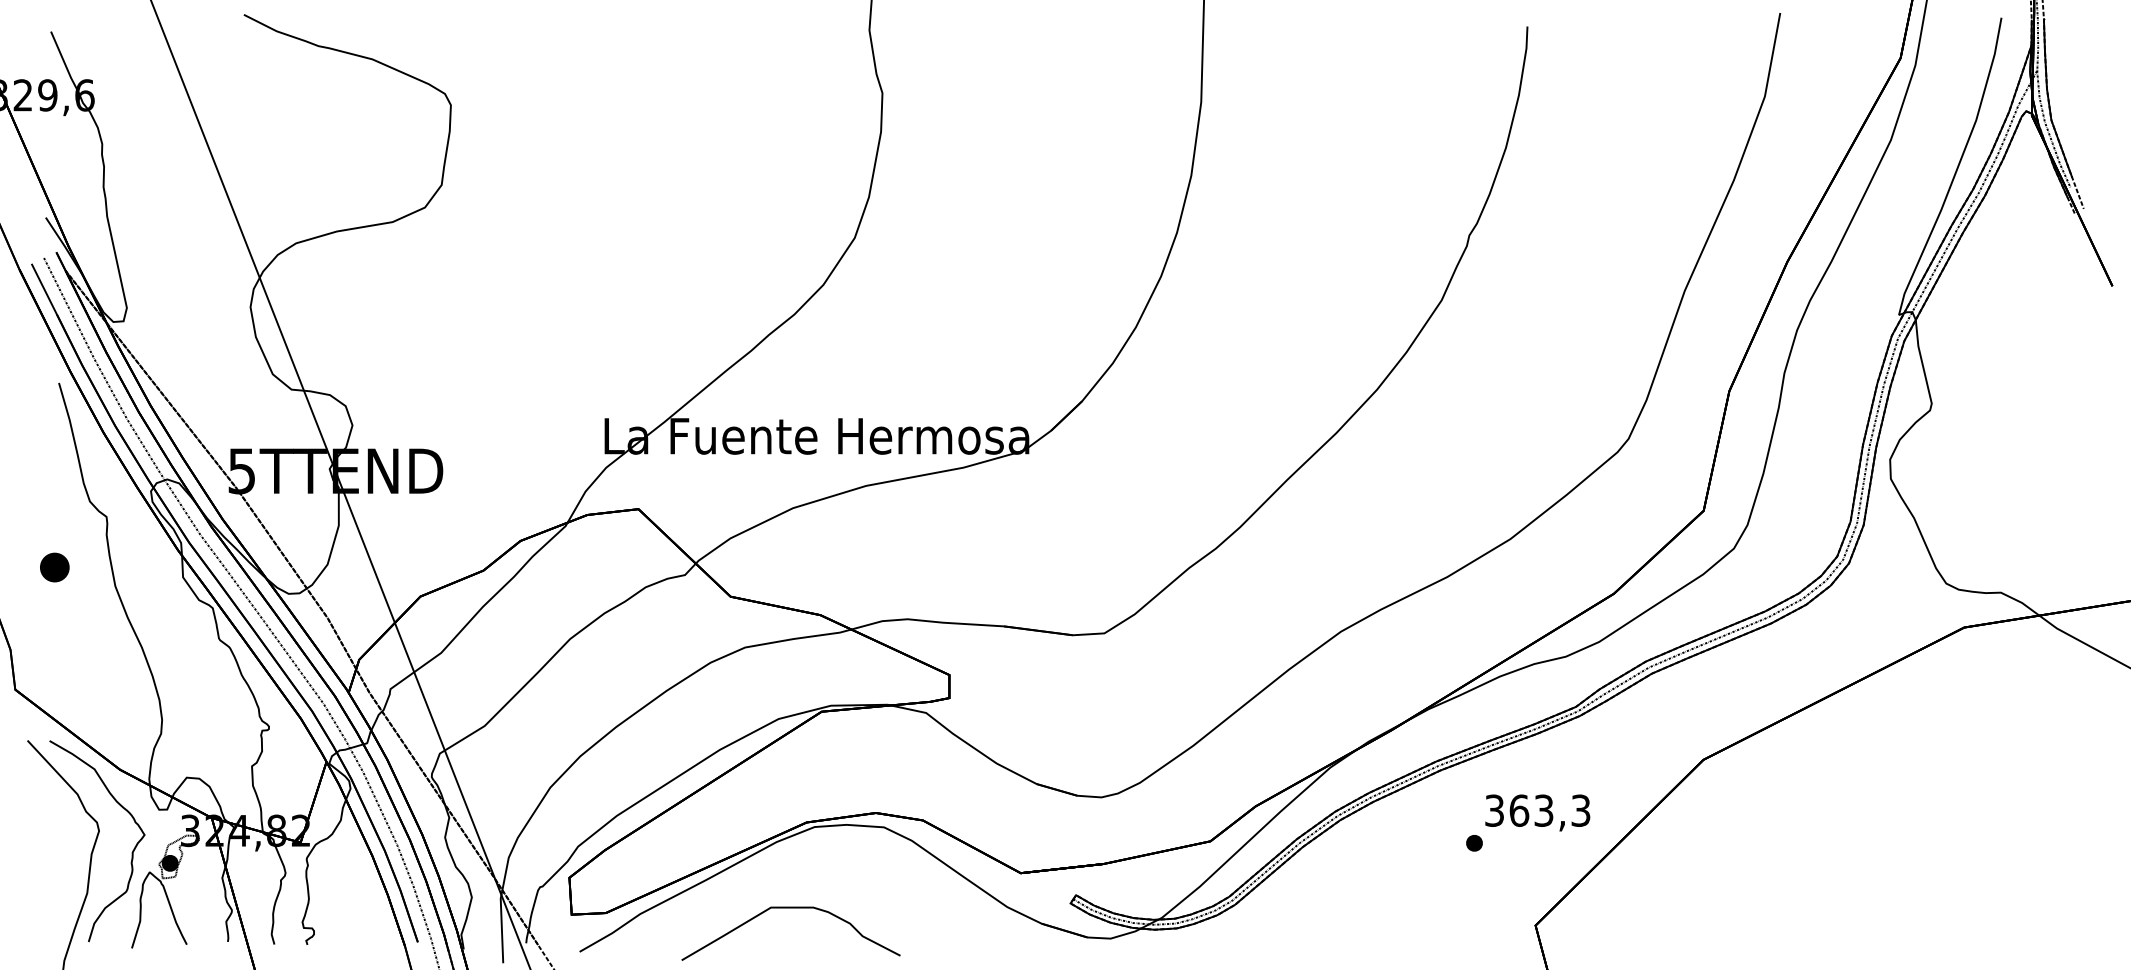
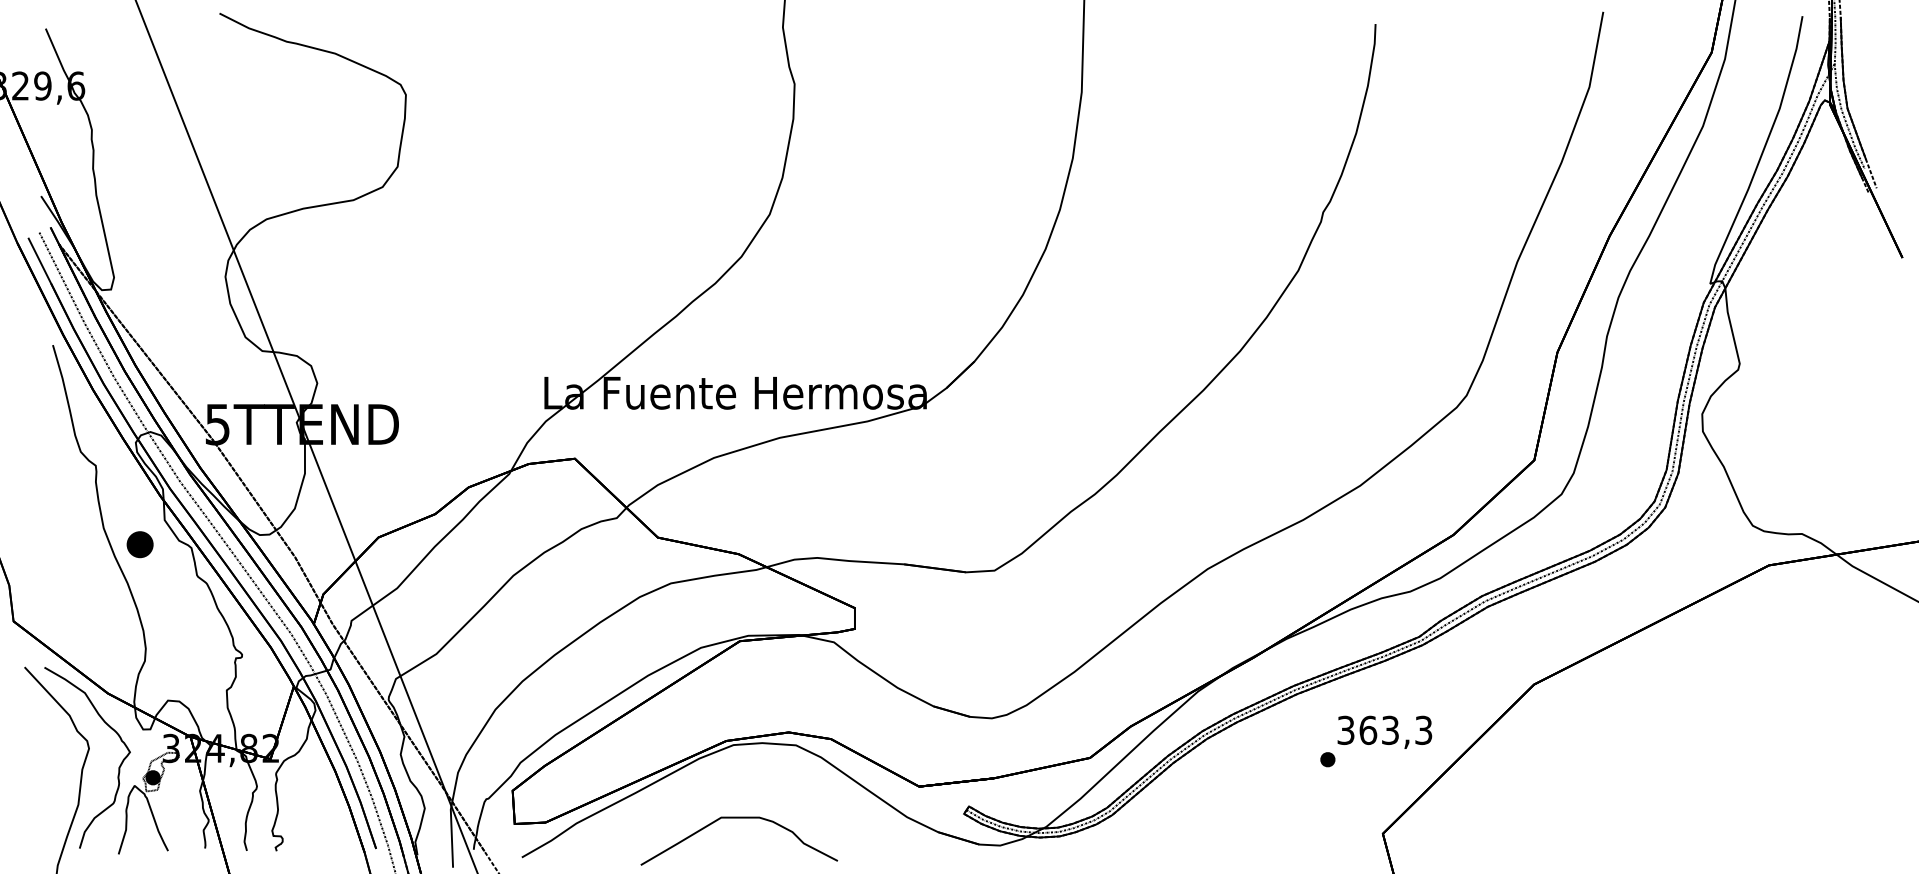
part: (54, 567) -> (139, 544), moved
curve: (790, 908) -> (738, 818), moved

